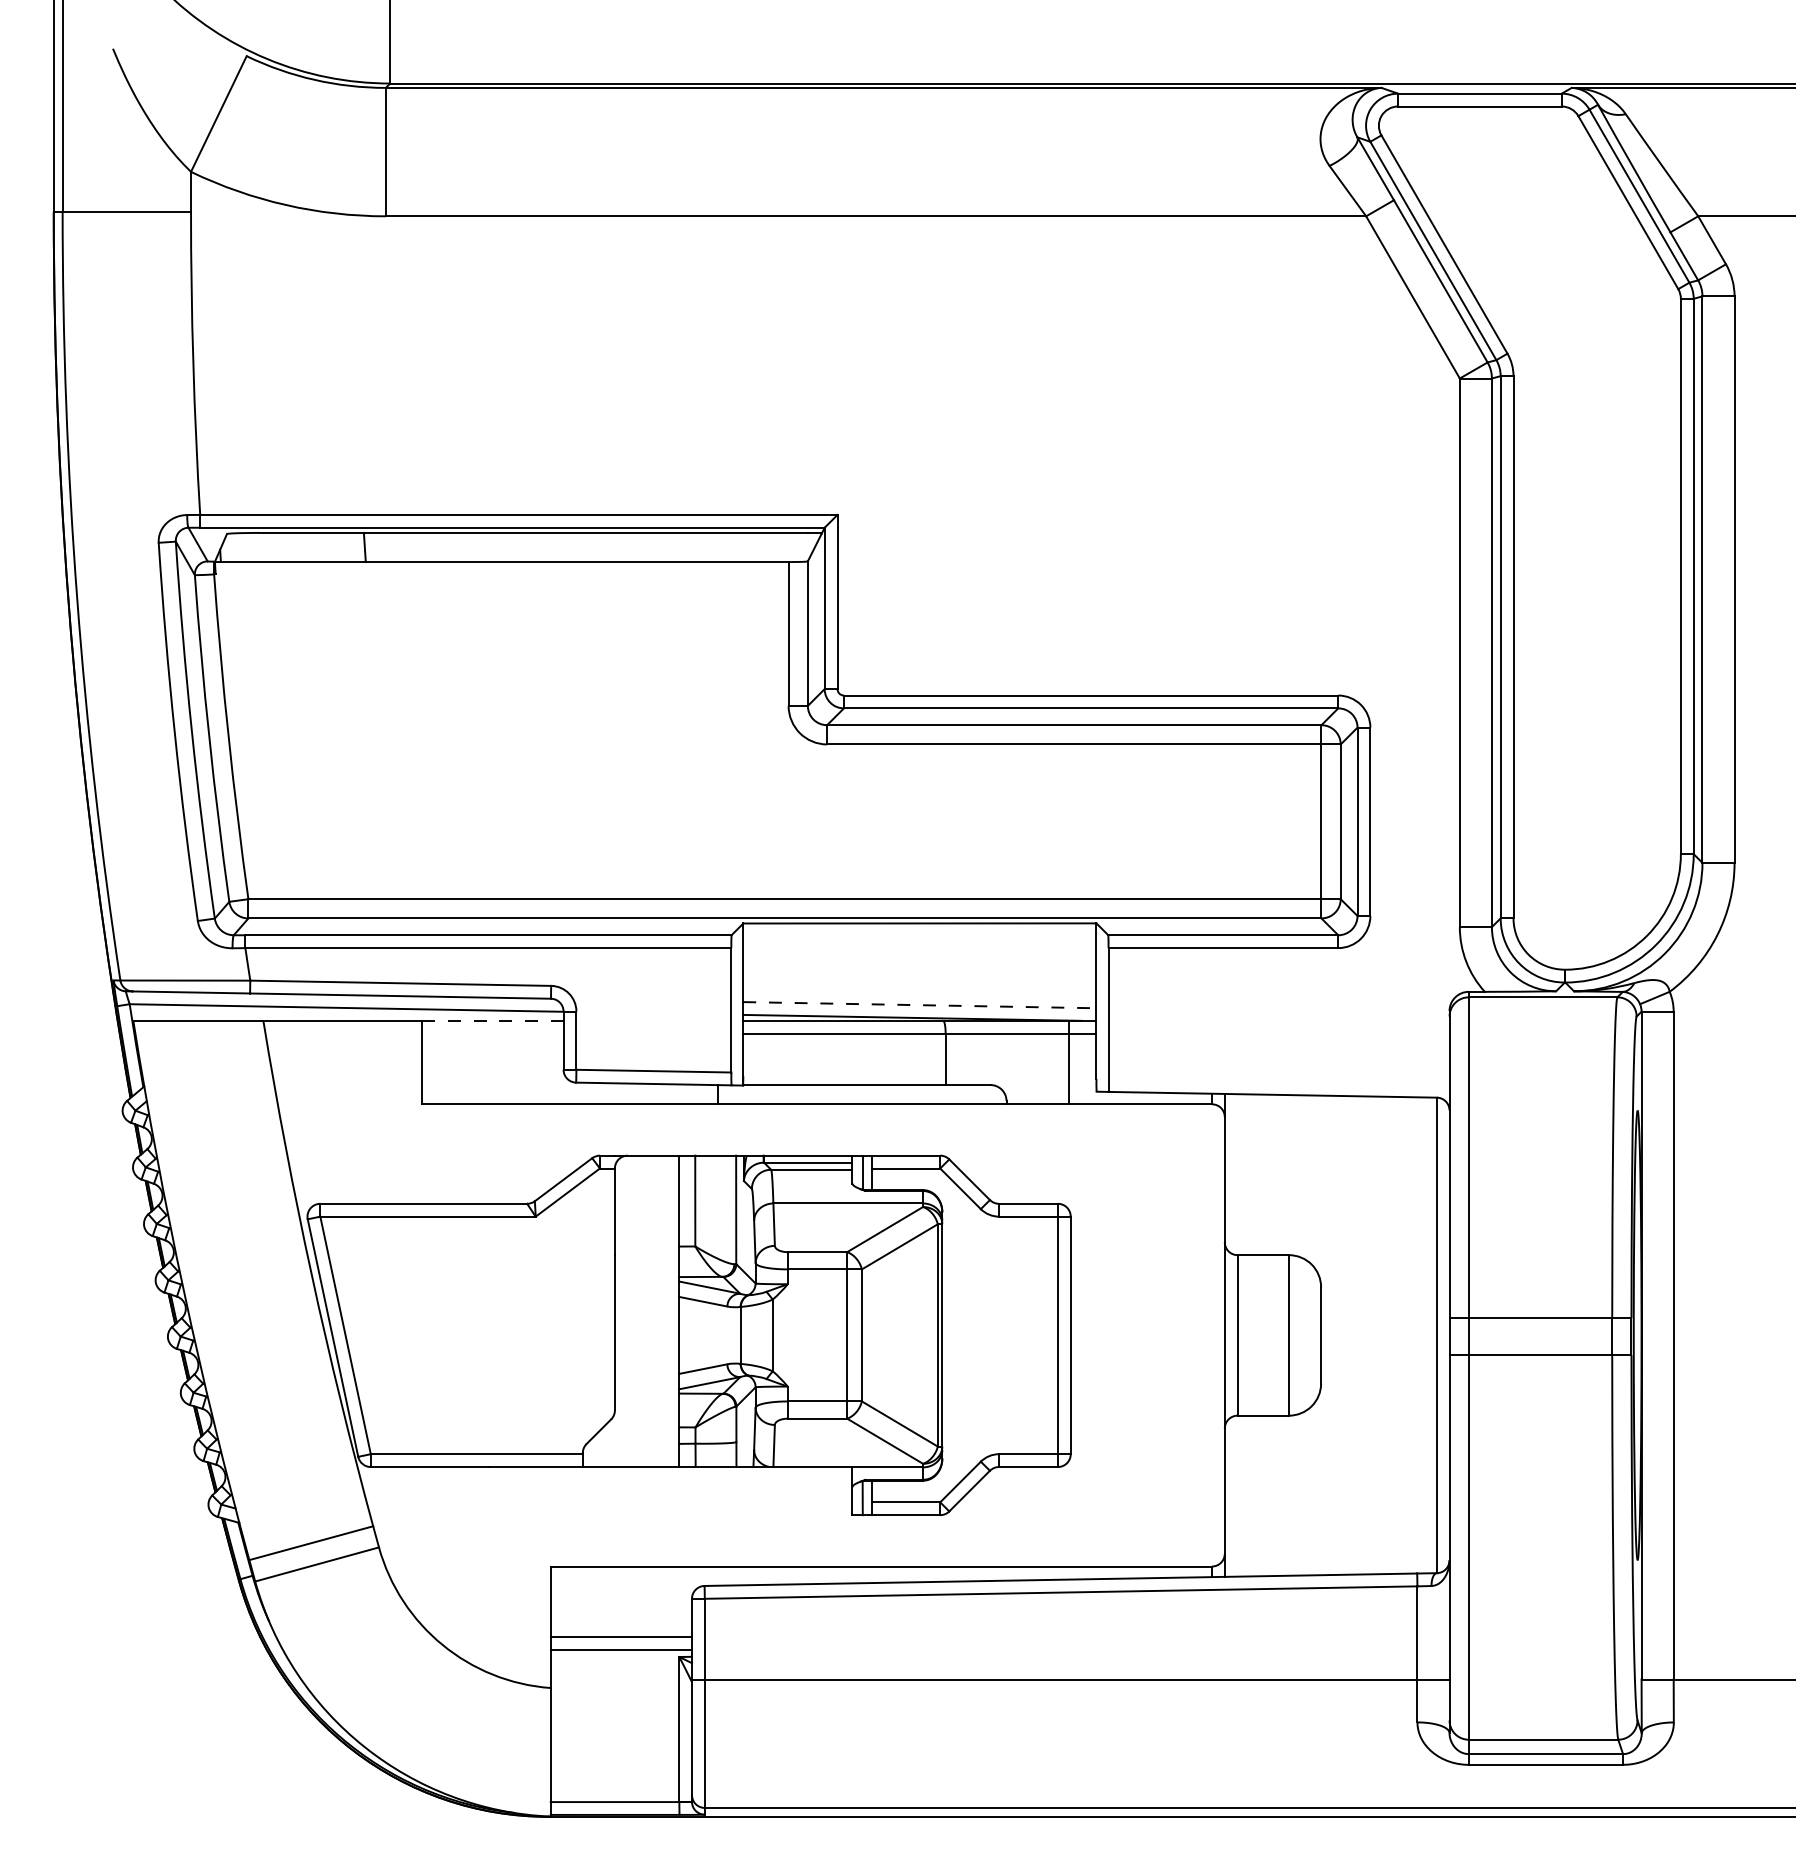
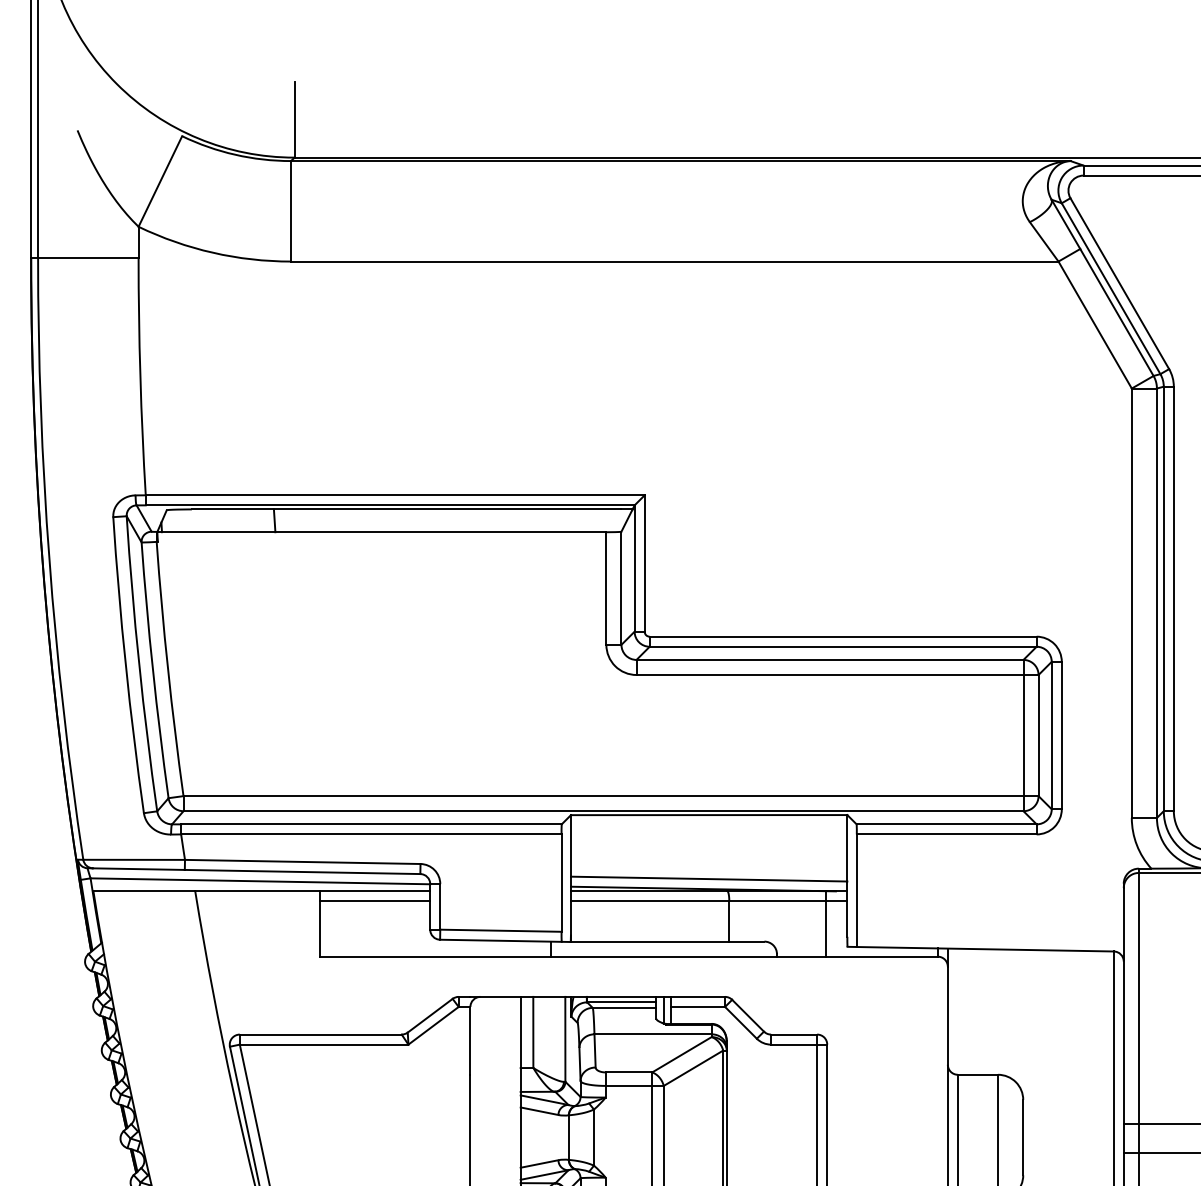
line: (919, 1005) -> (708, 879), dashed -> solid
line: (492, 1020) -> (374, 891), dashed -> solid
line: (492, 1033) -> (374, 901), added

